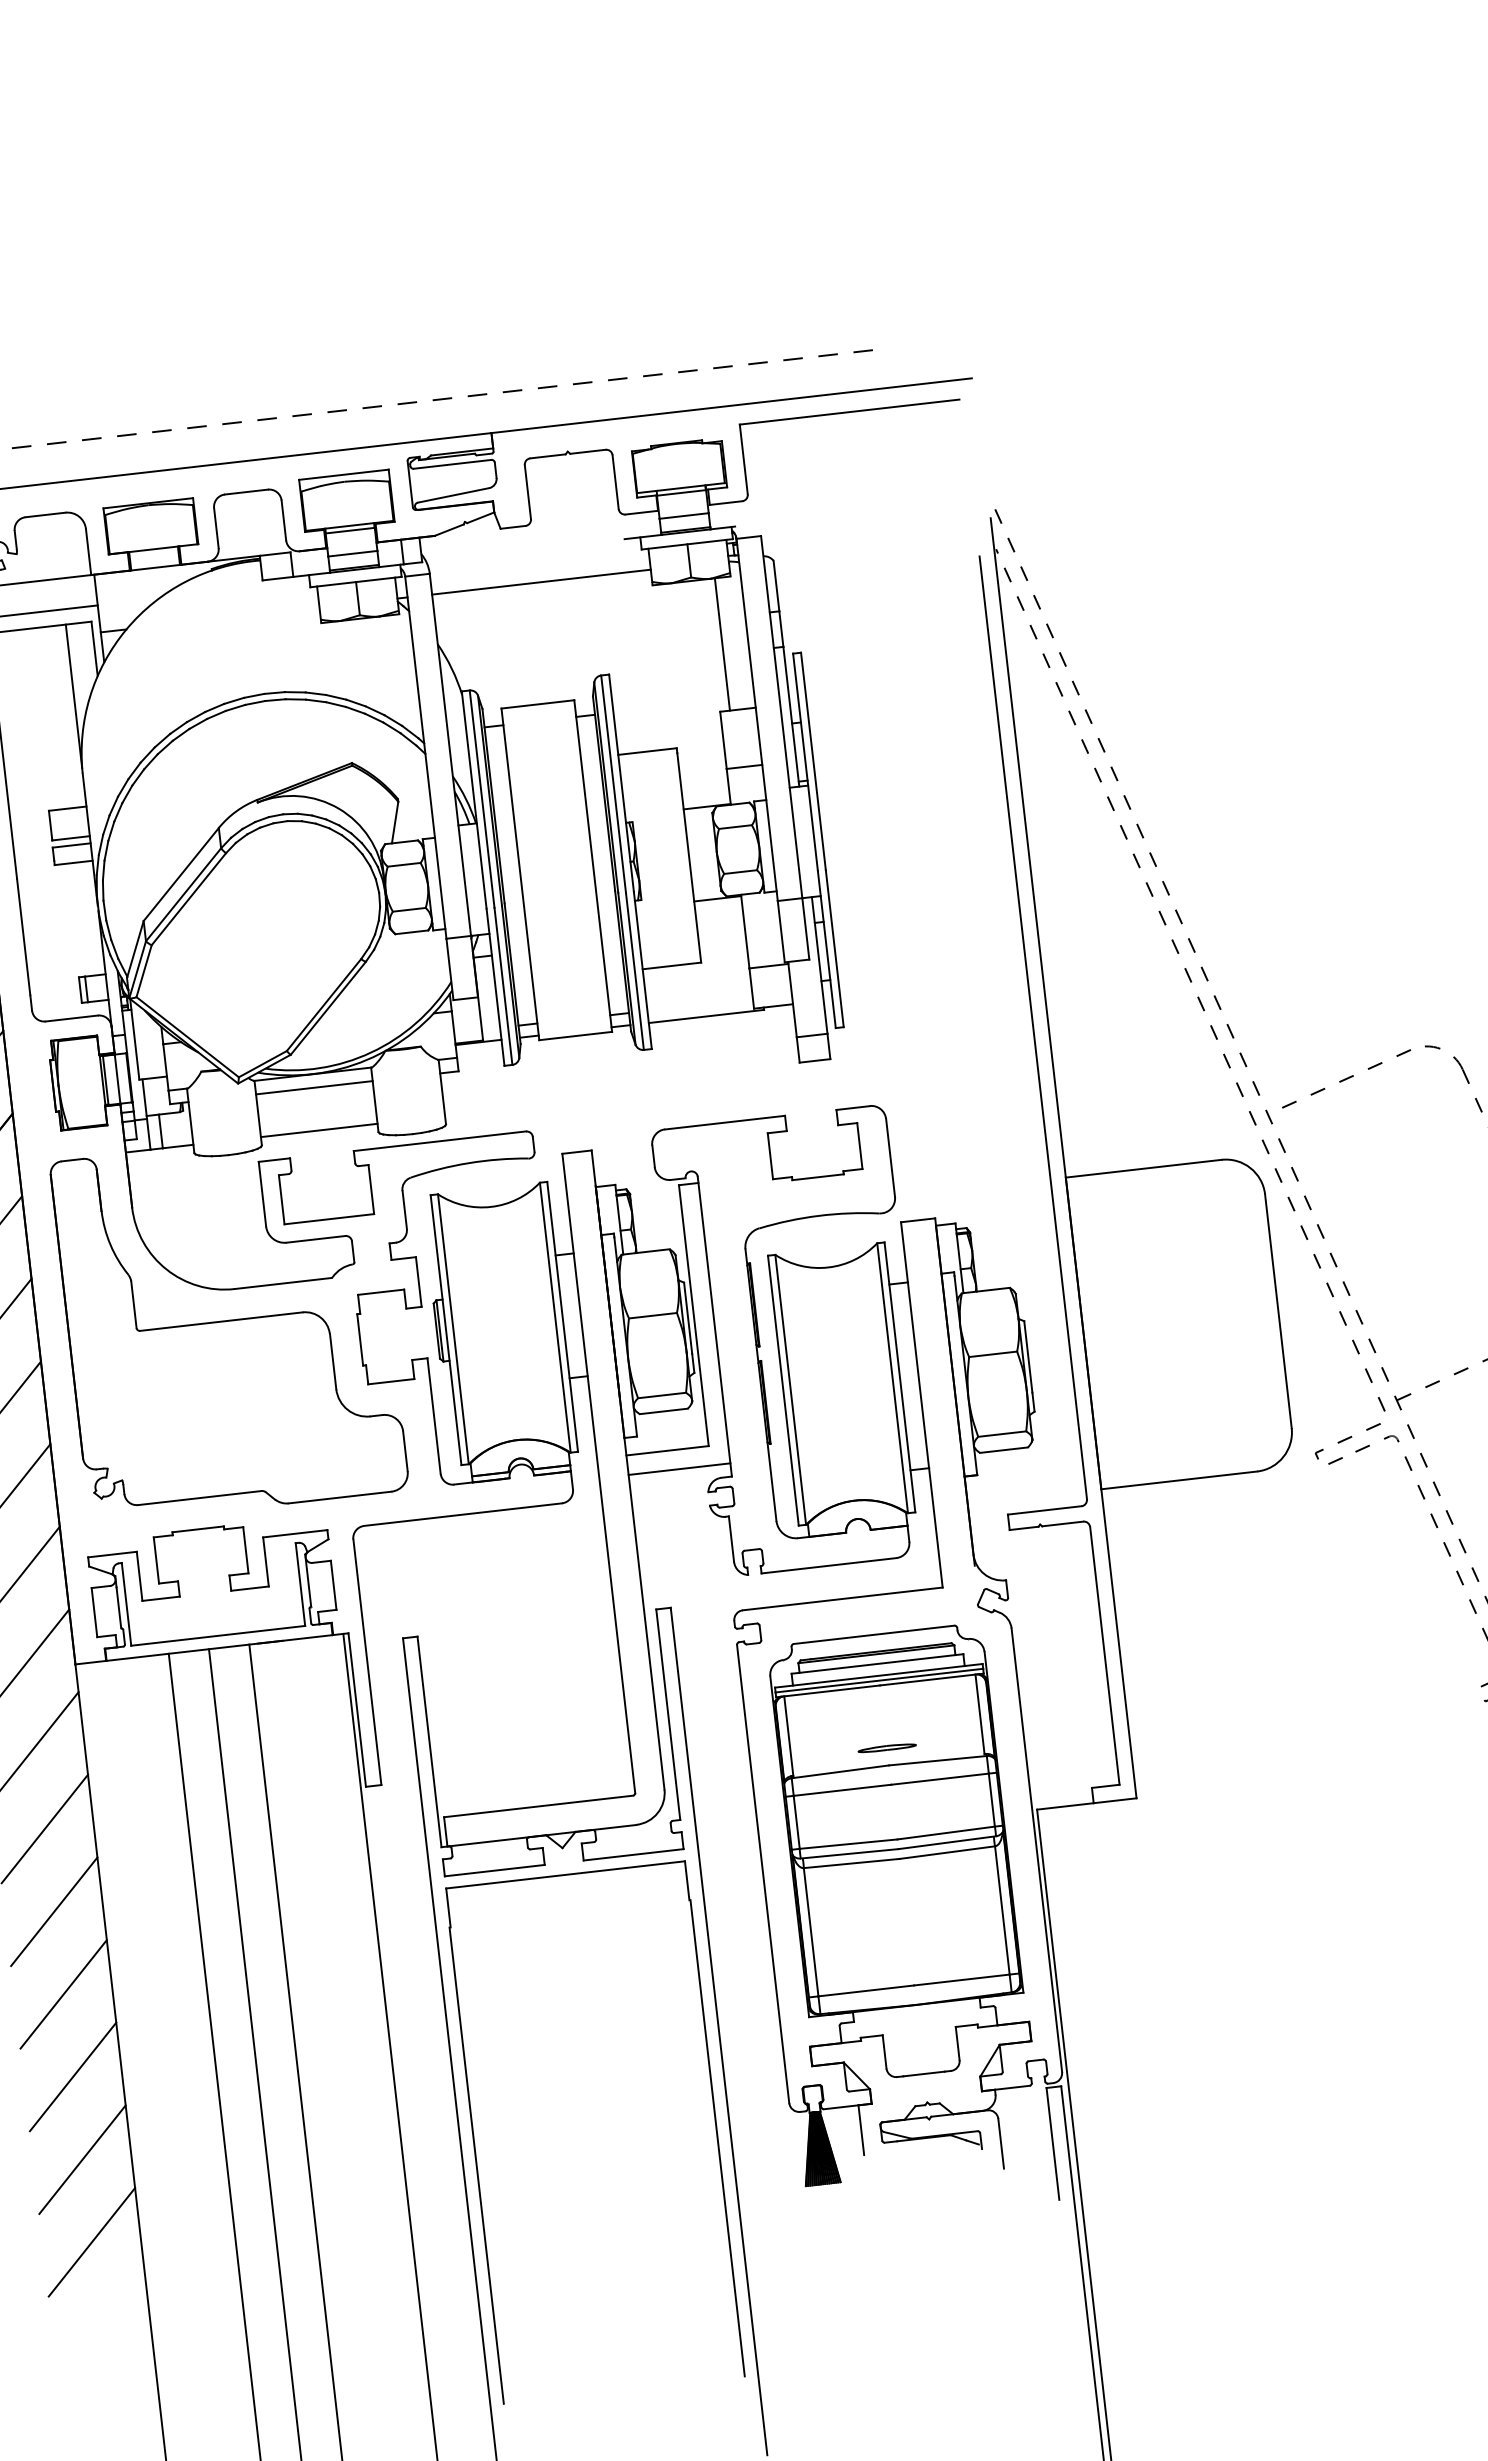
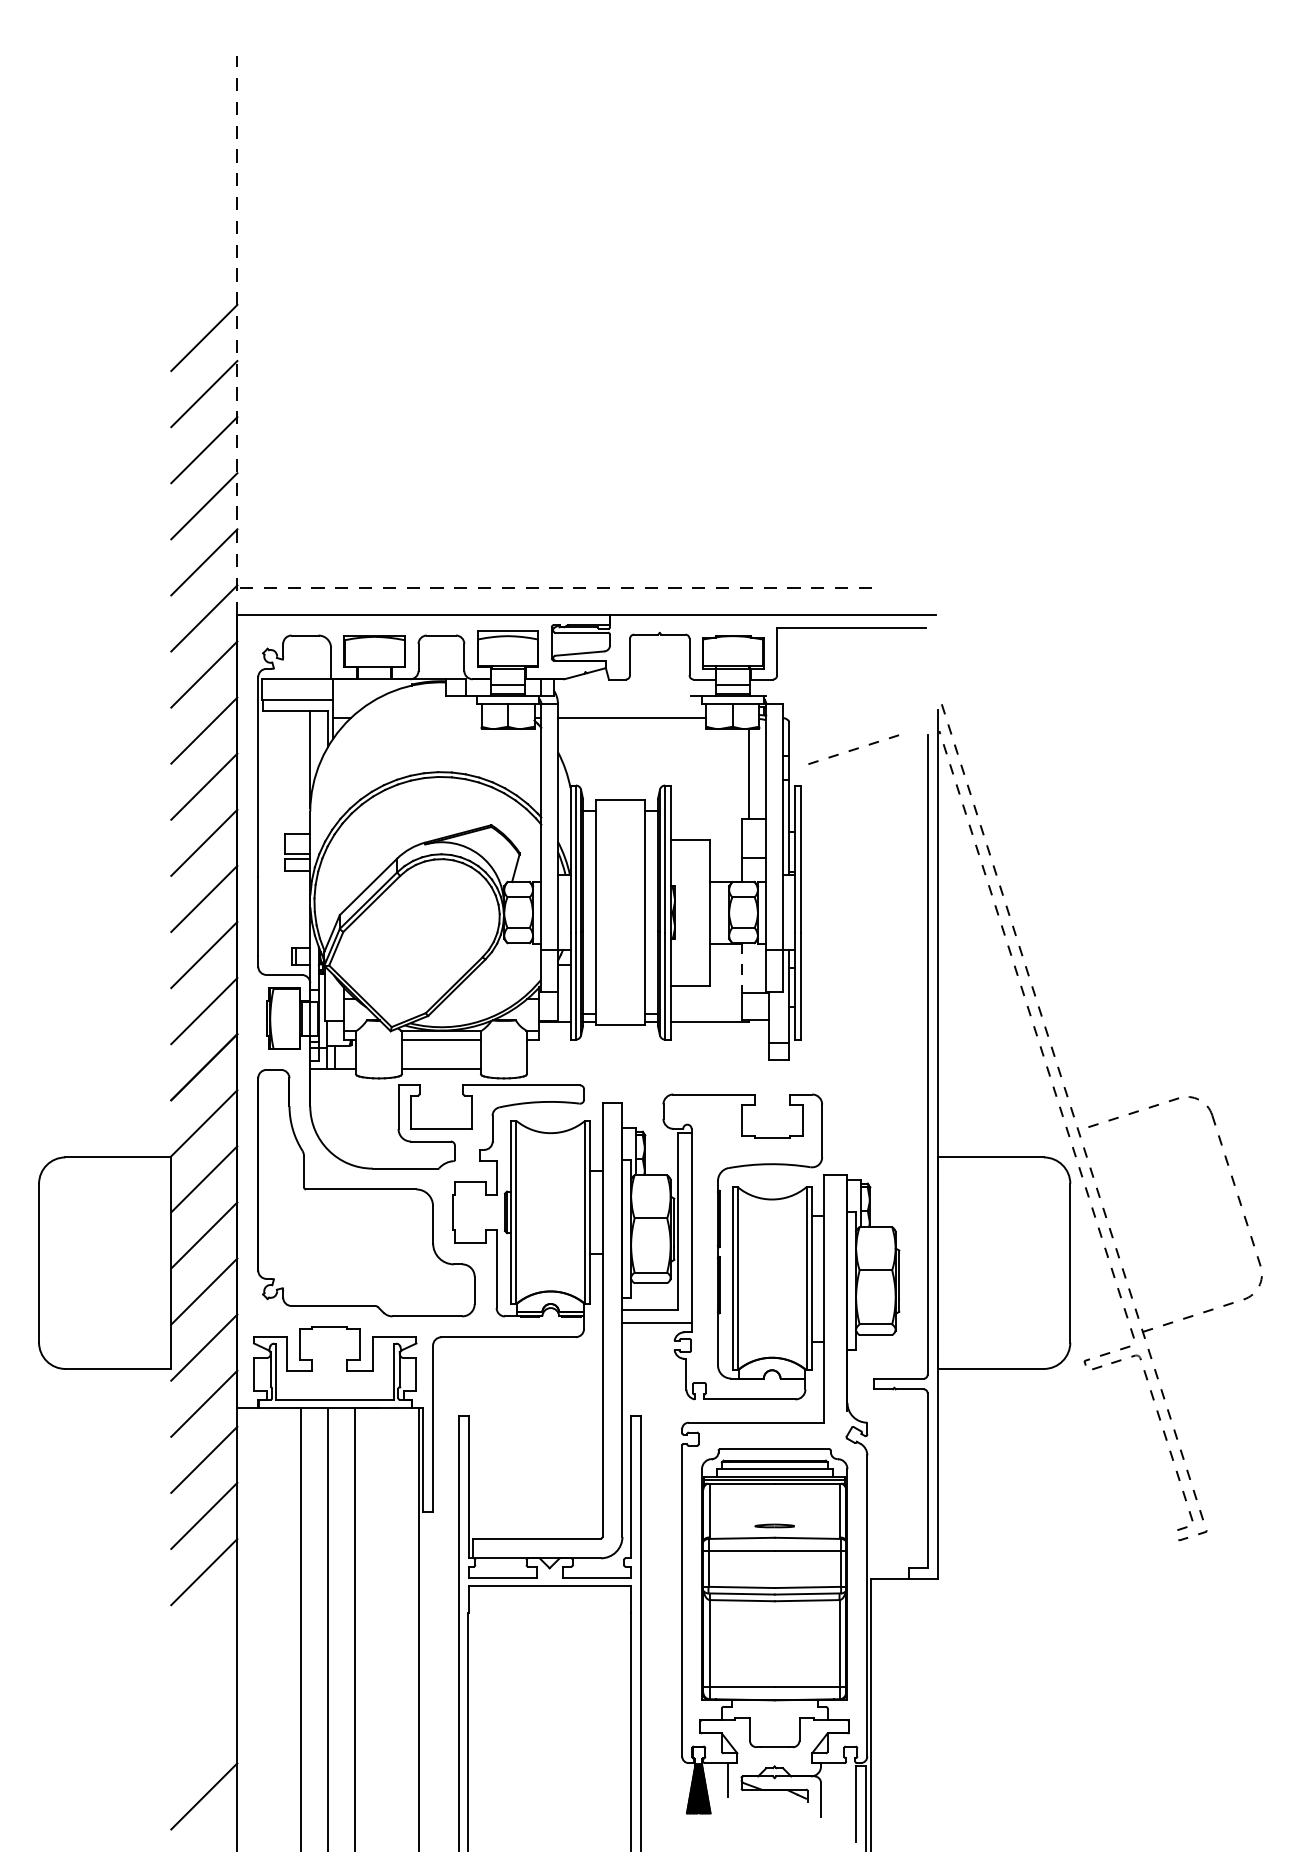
line: (872, 590) -> (853, 749), added
line: (745, 932) -> (742, 968), solid -> dashed
line: (64, 1994) -> (204, 1628), removed
line: (73, 2077) -> (204, 1684), removed
line: (82, 2159) -> (204, 1740), removed

